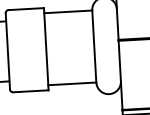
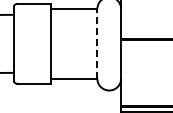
line: (94, 46) -> (97, 43), solid -> dashed

